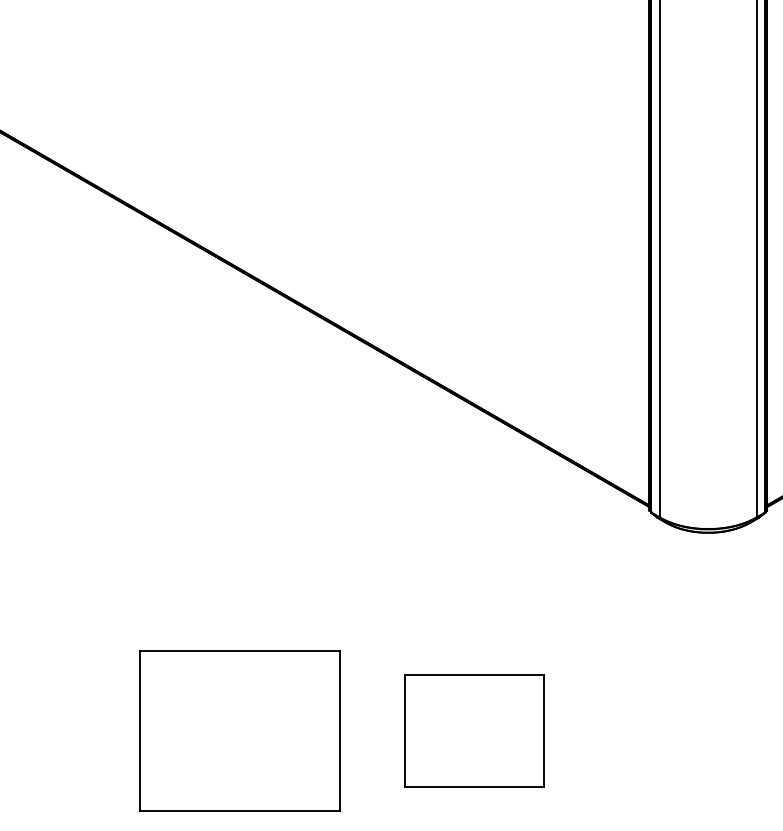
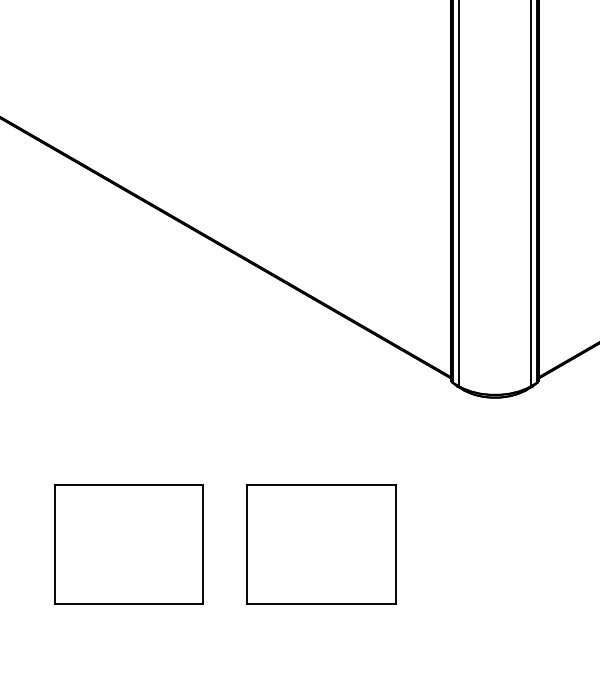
part: (239, 730) -> (128, 544), moved
part: (474, 730) -> (321, 544), size x1.43

